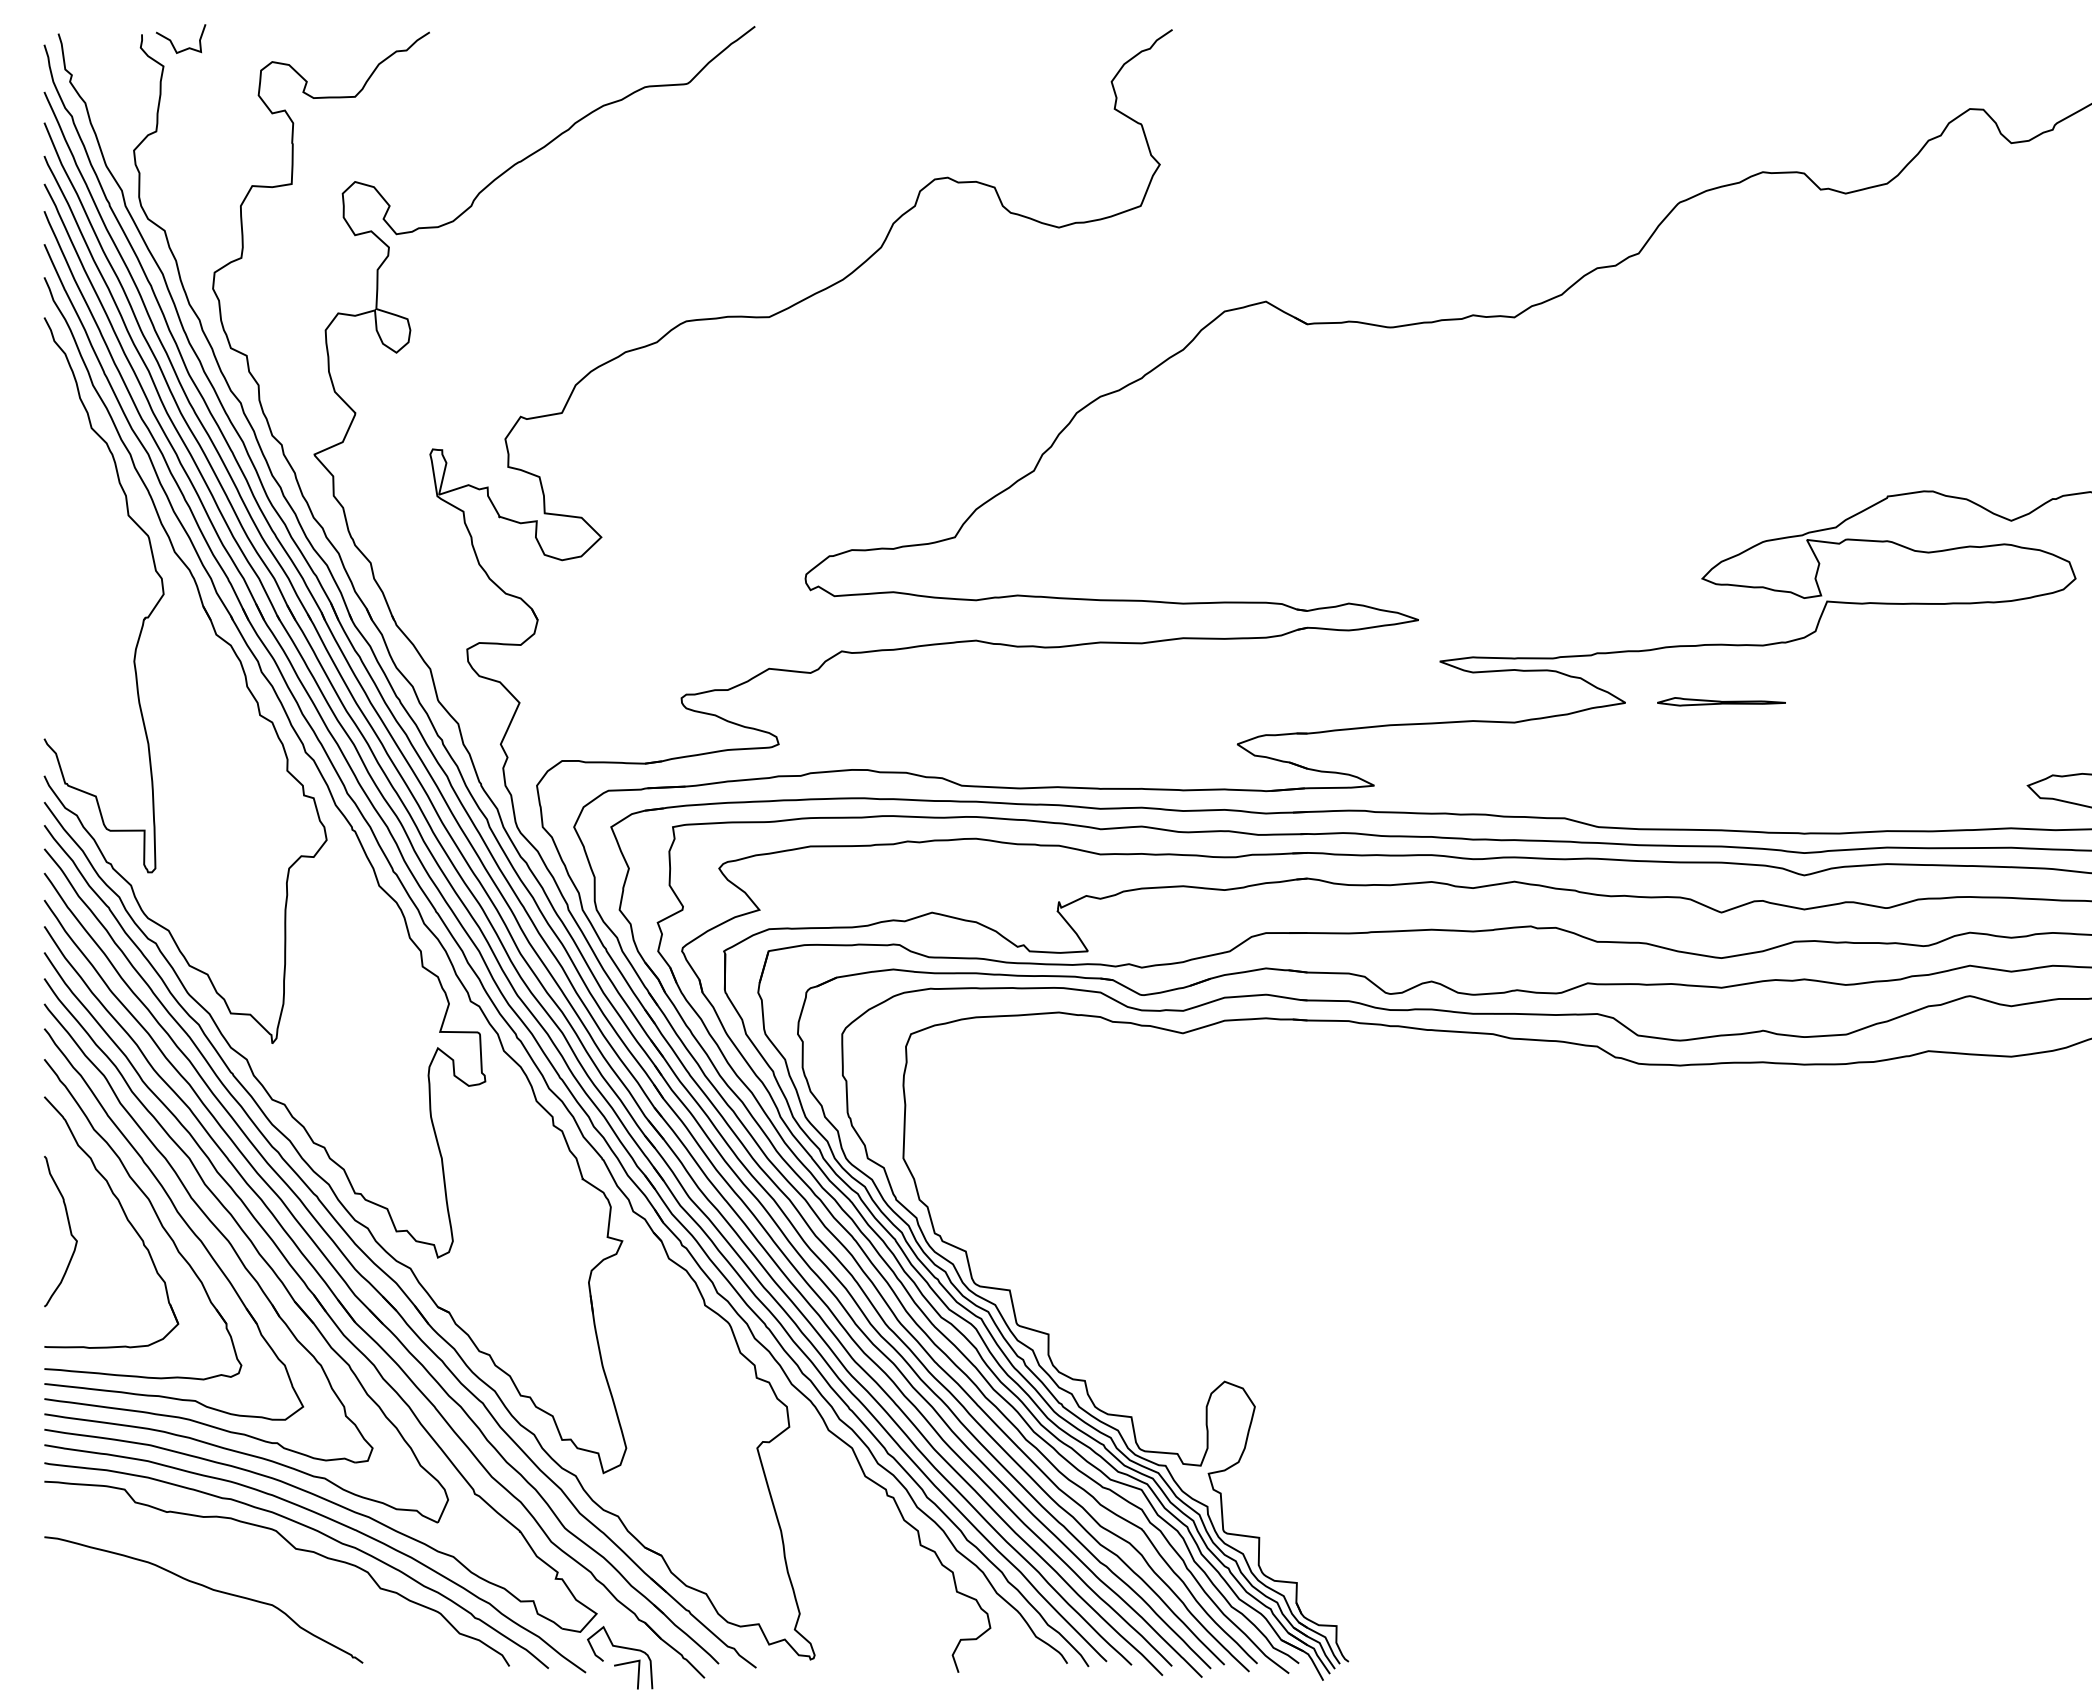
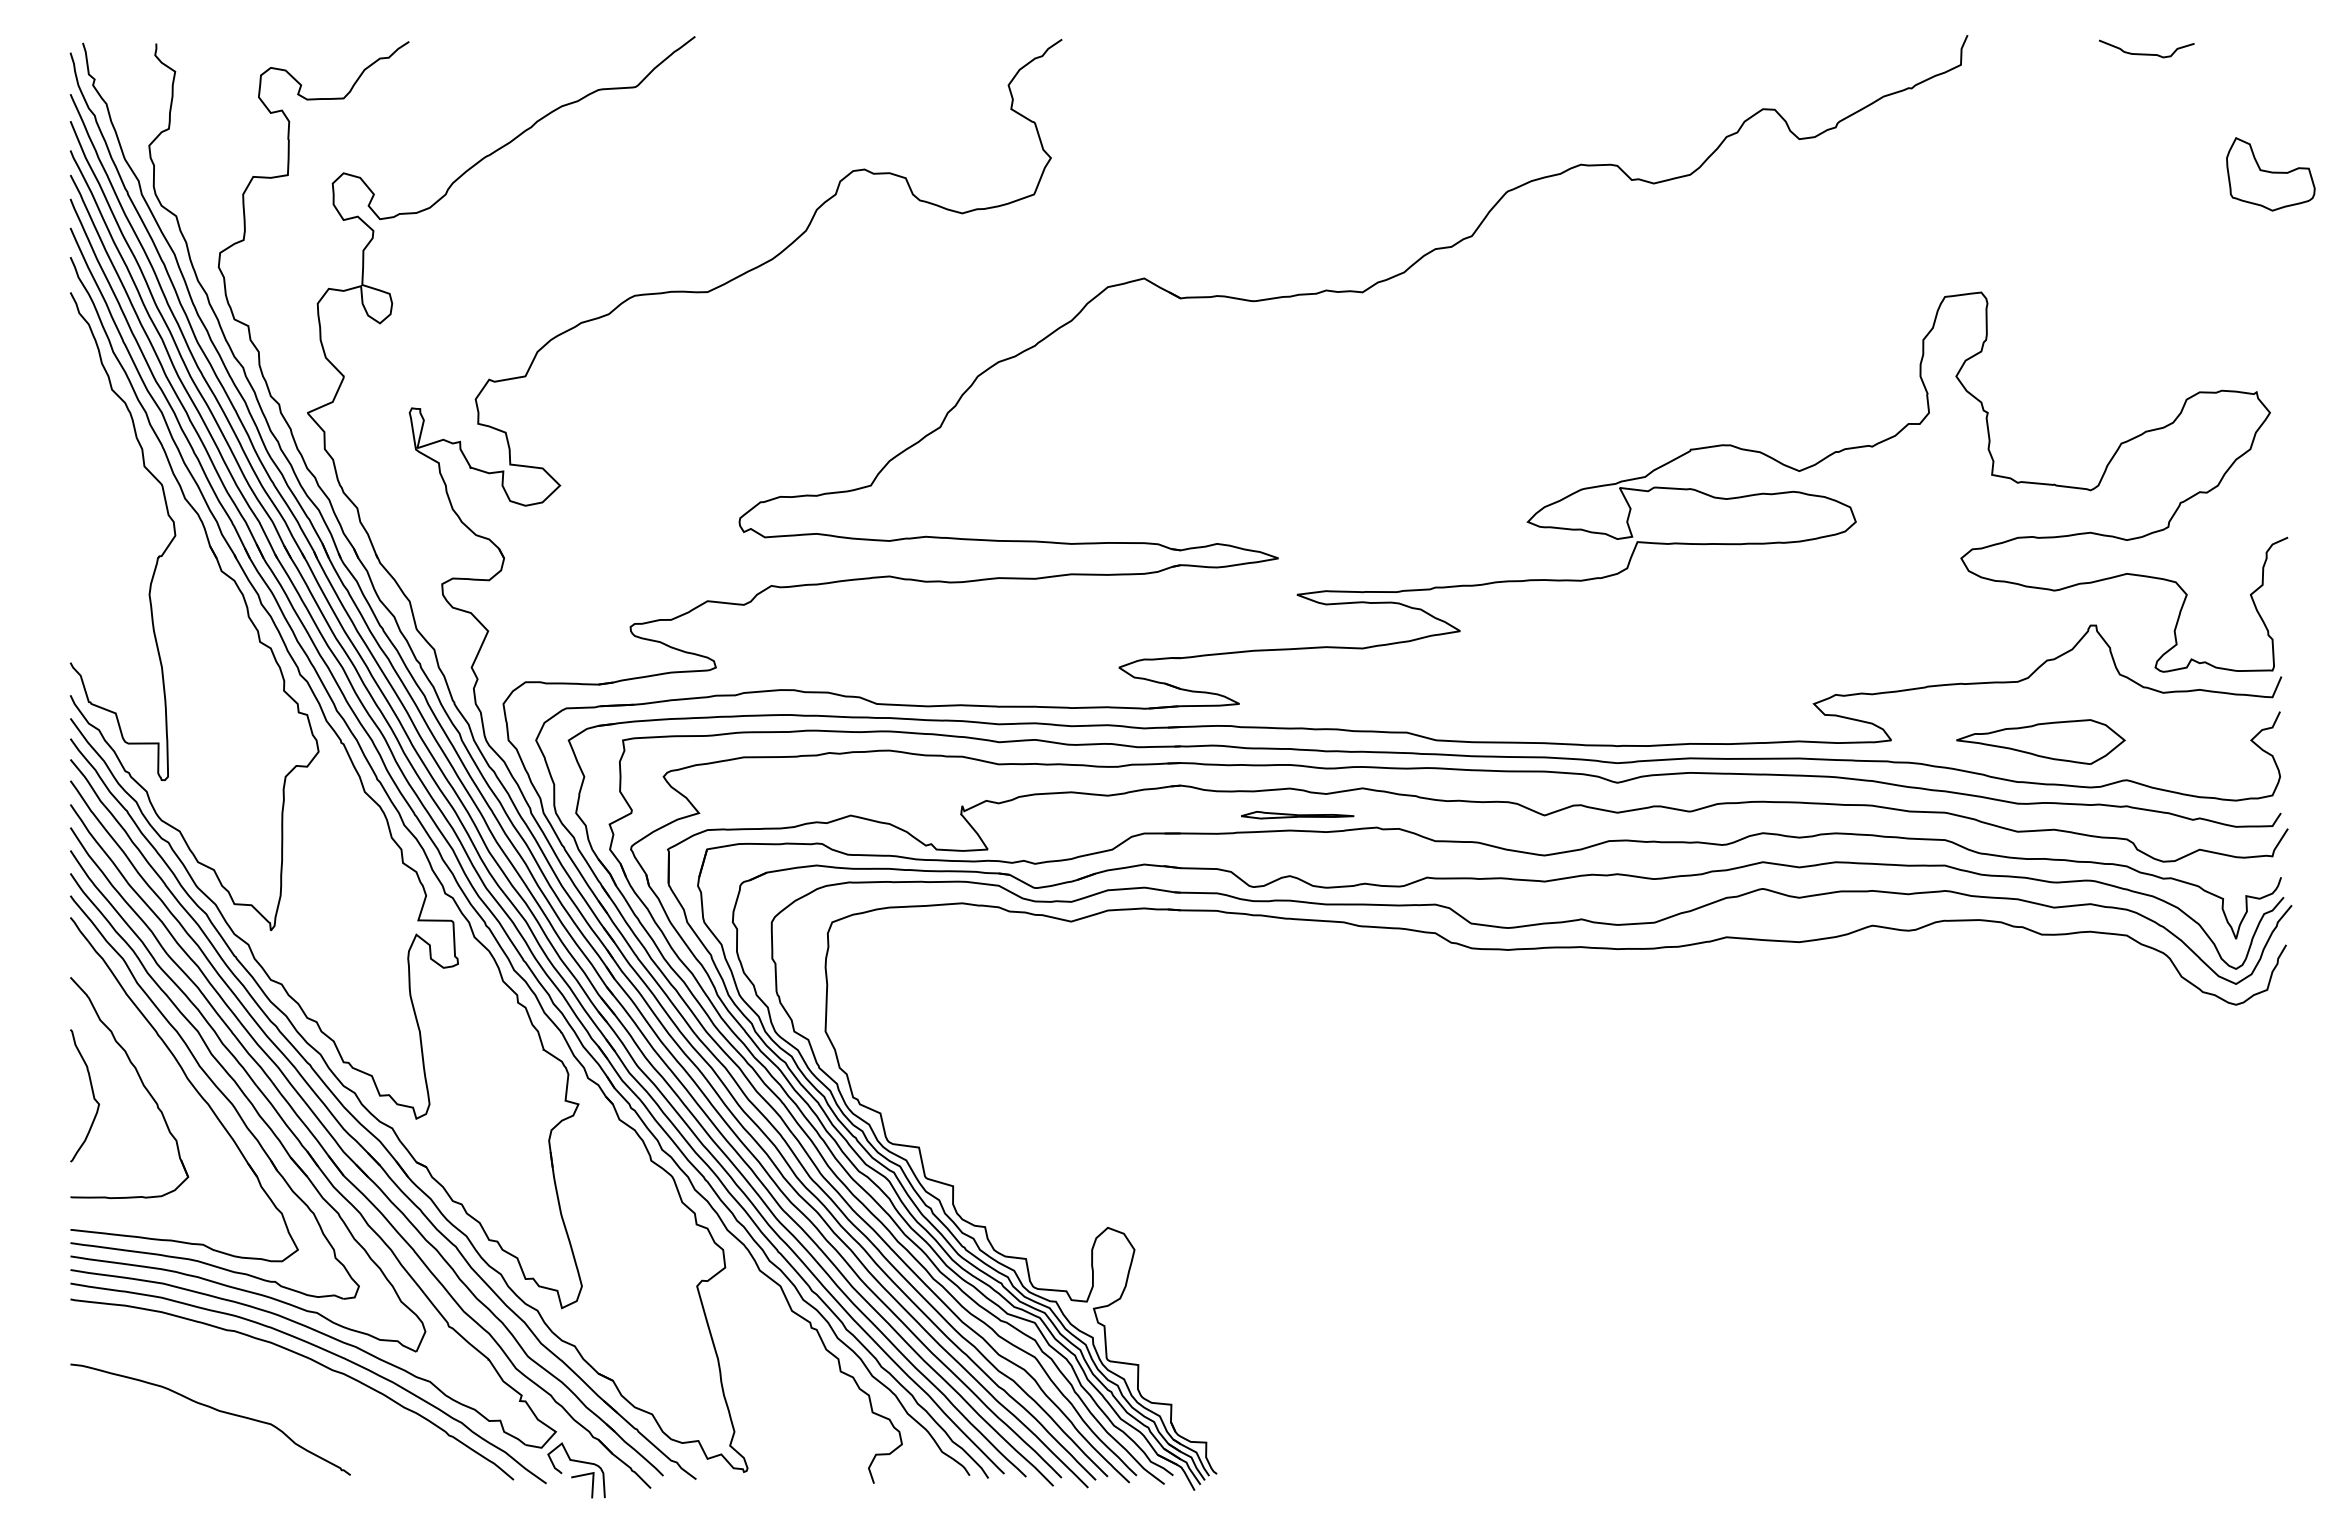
curve: (174, 44) -> (184, 52), removed
part: (1721, 702) -> (1297, 815), moved
part: (154, 1214) -> (167, 1080), removed
curve: (294, 1549) -> (290, 1375), removed

